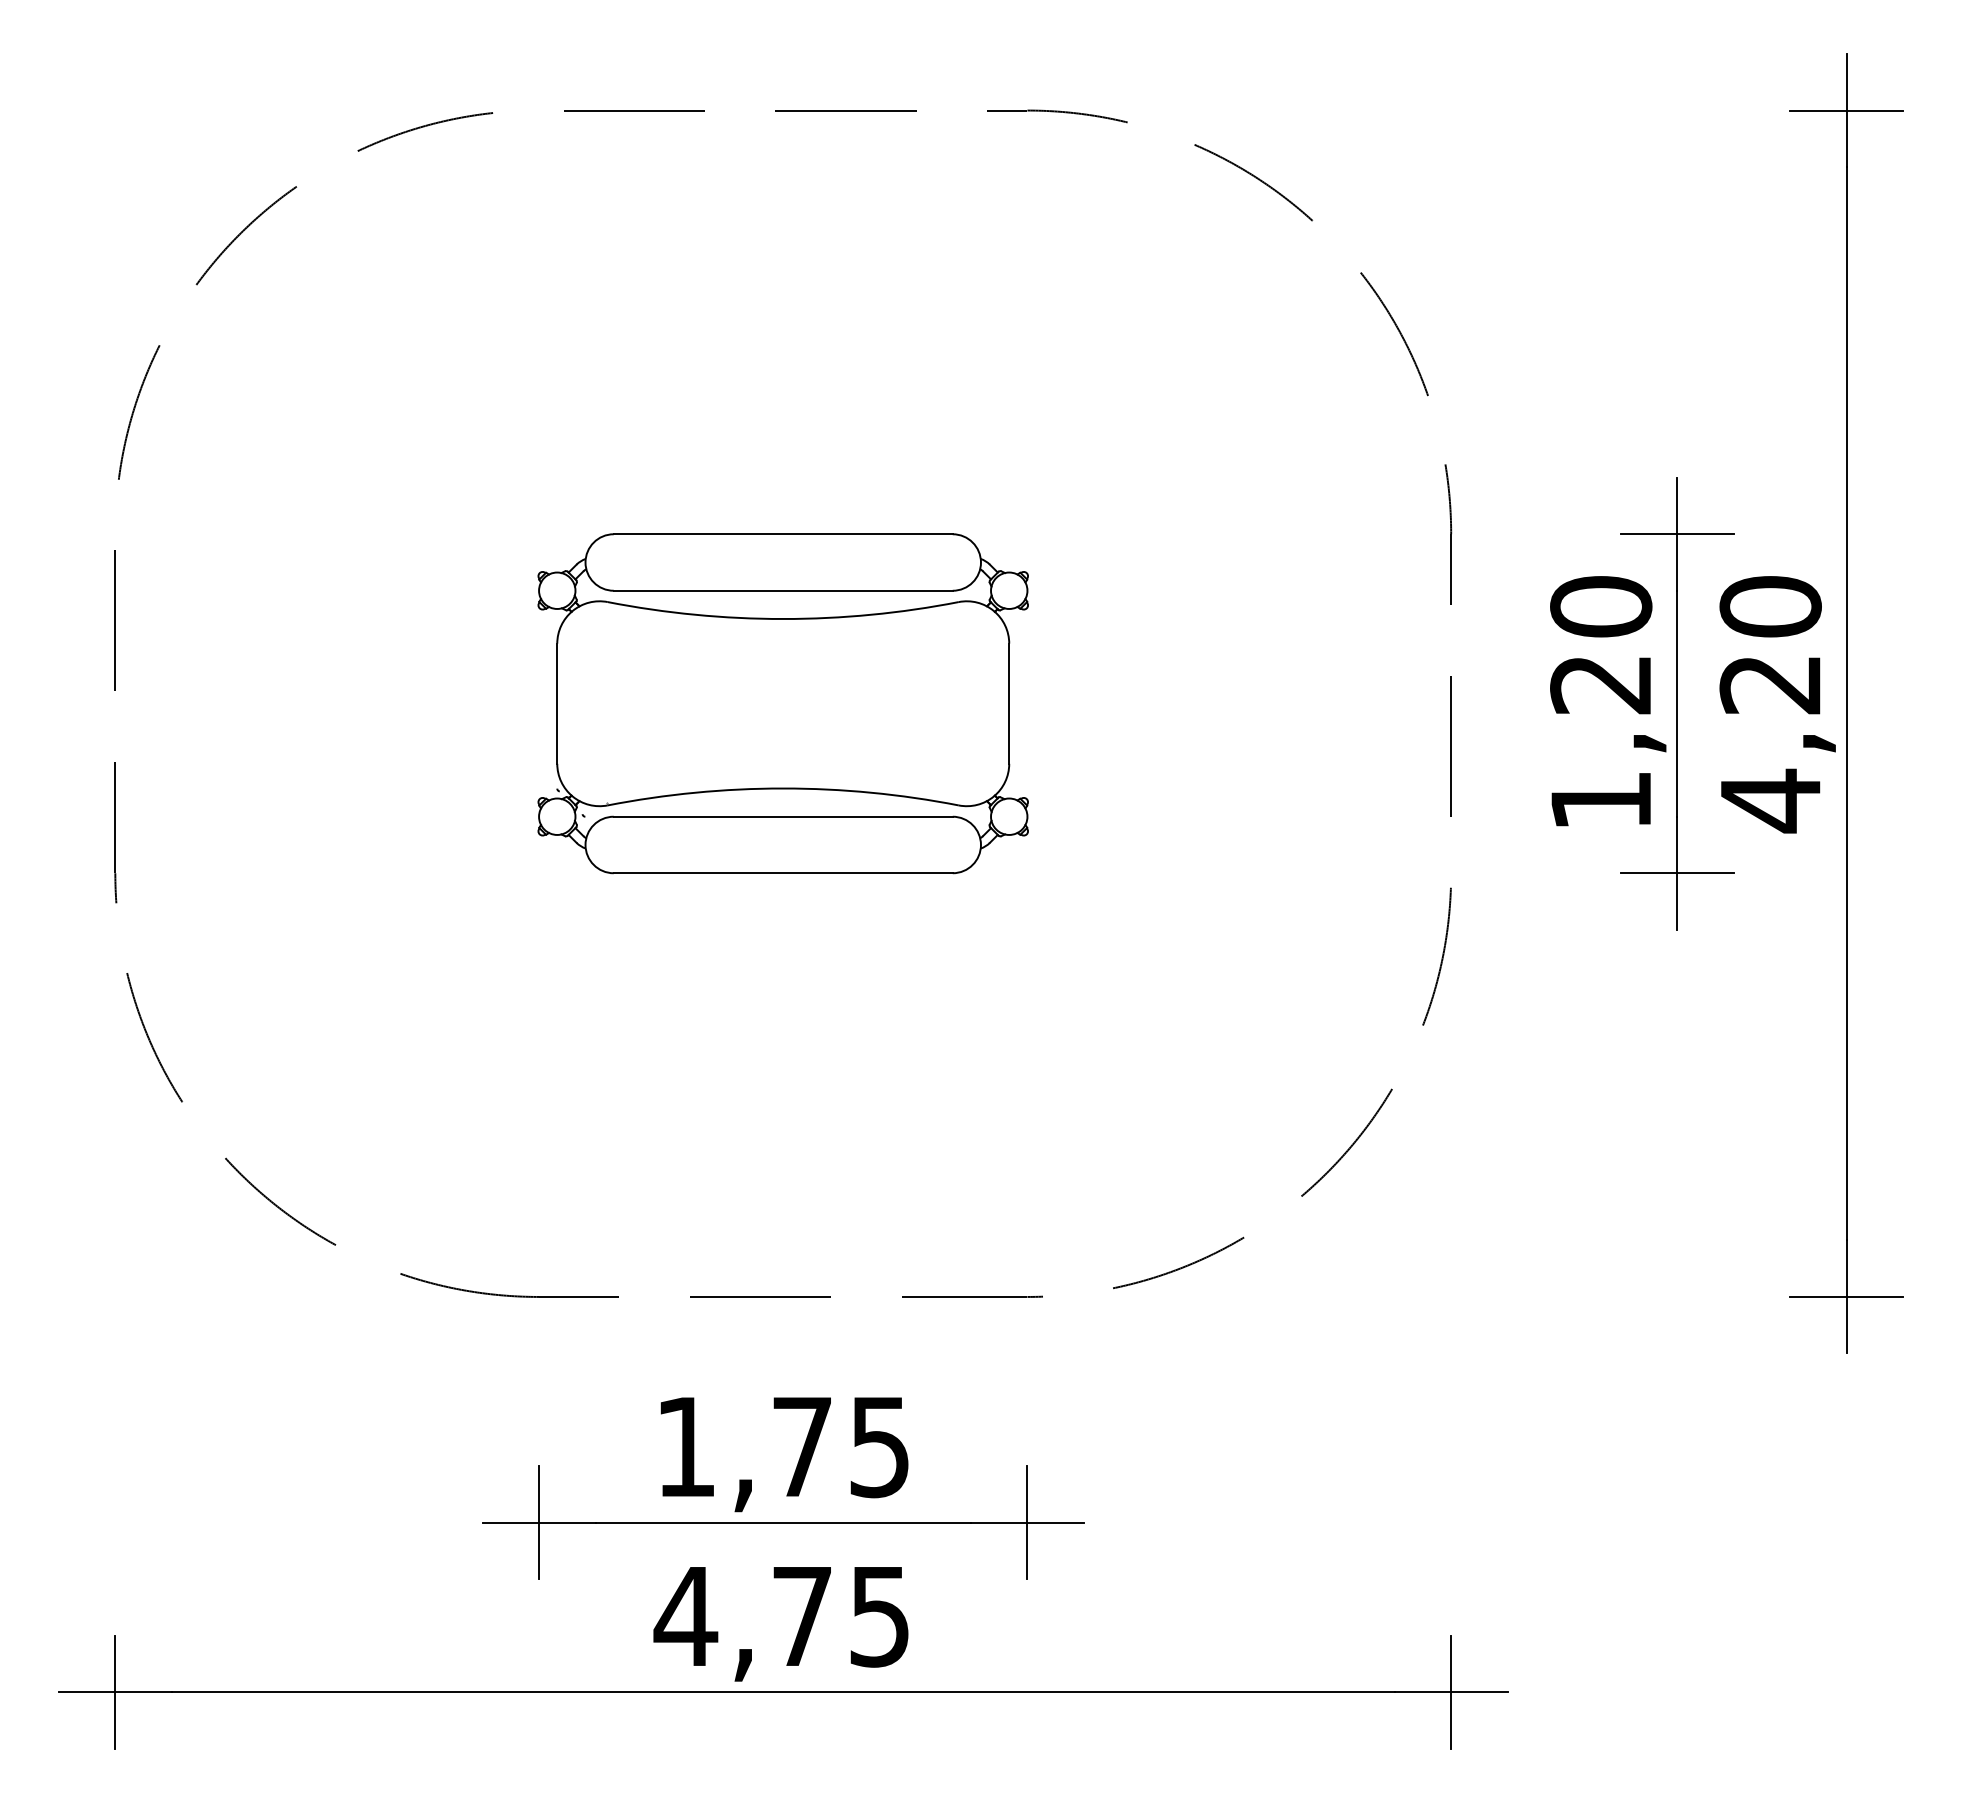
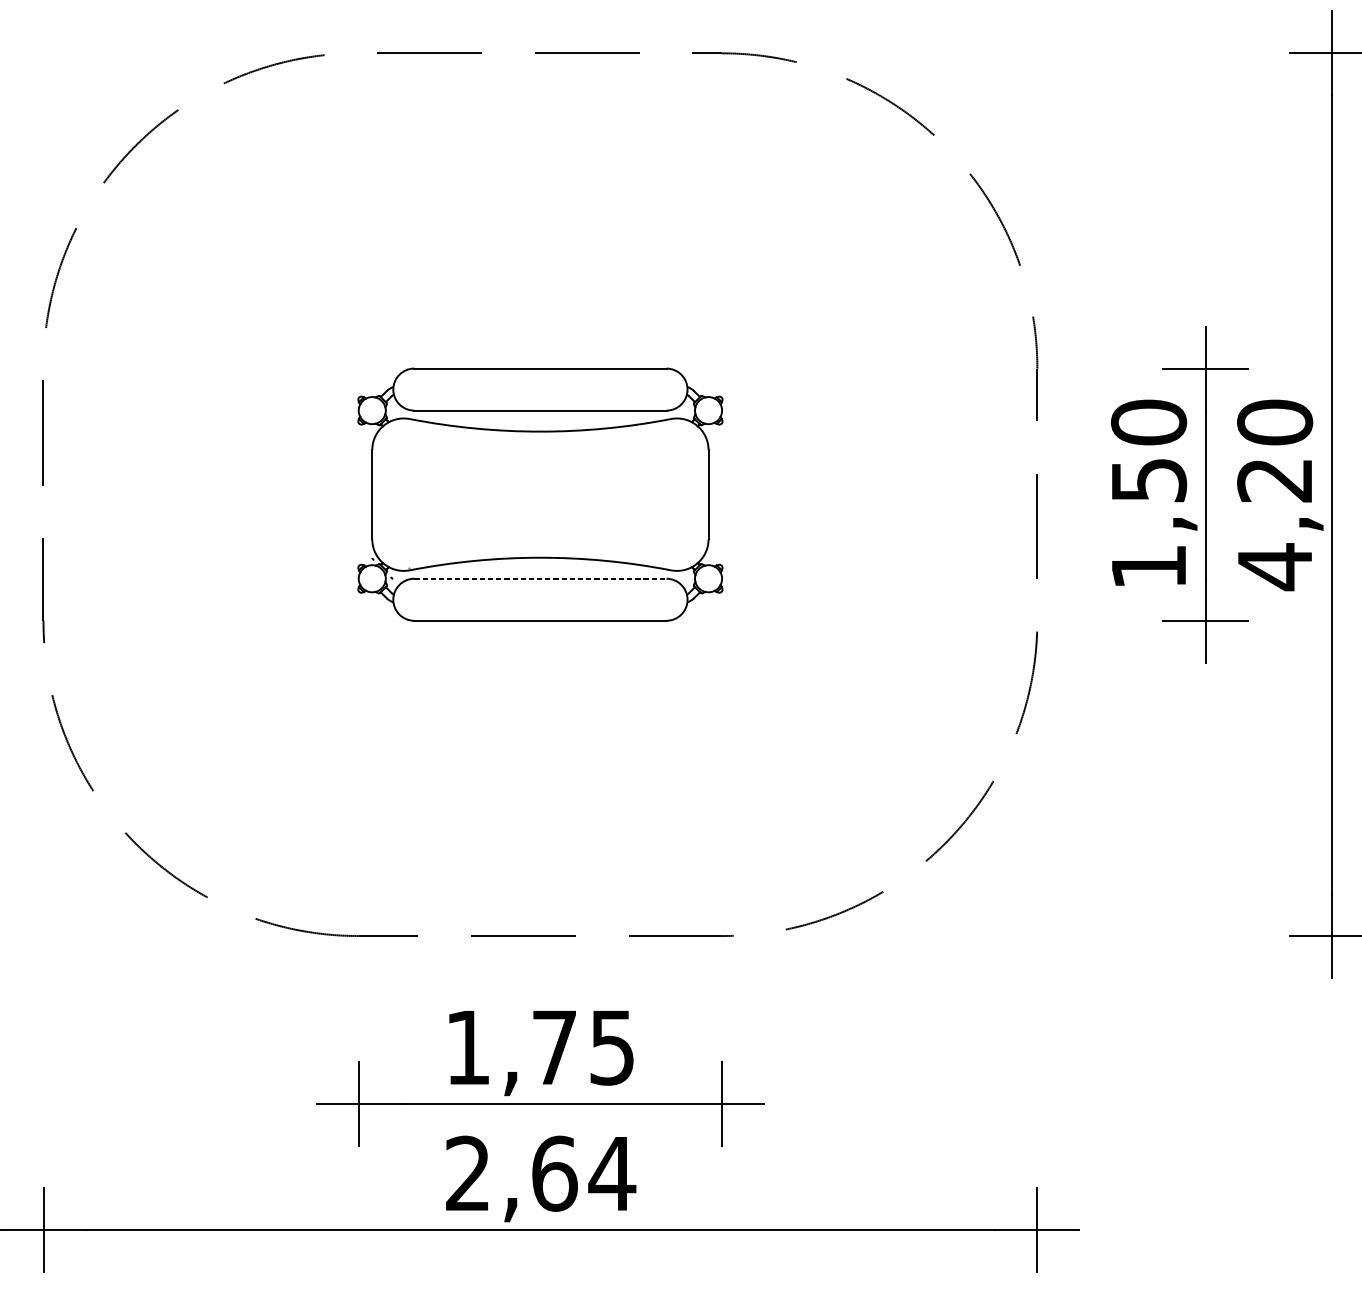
text: (1601, 685) -> (1149, 481), 1,20 -> 1,50
line: (783, 816) -> (540, 578), solid -> dashed
text: (782, 1616) -> (539, 1173), 4,75 -> 2,64

